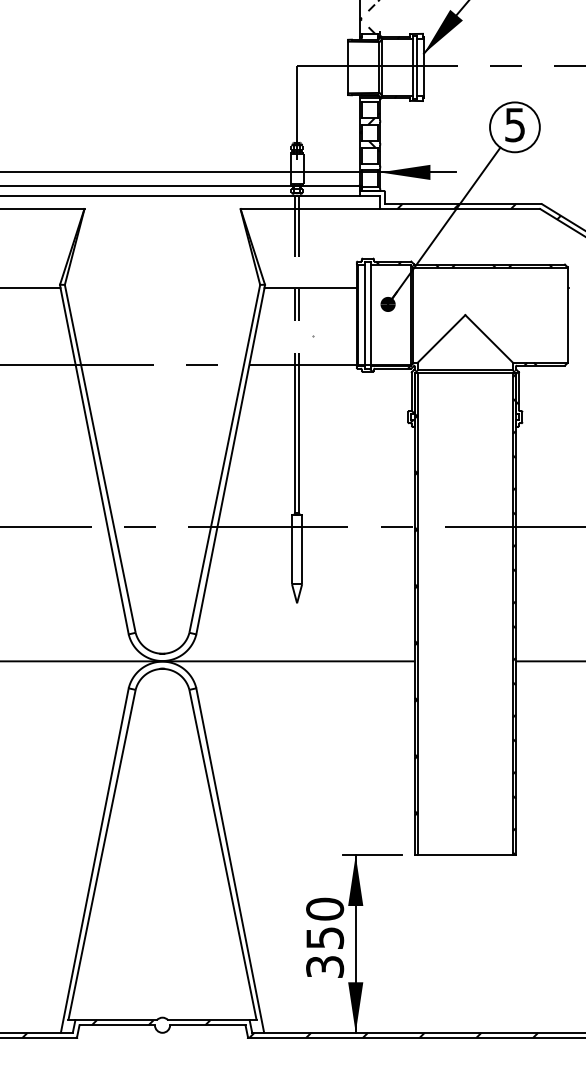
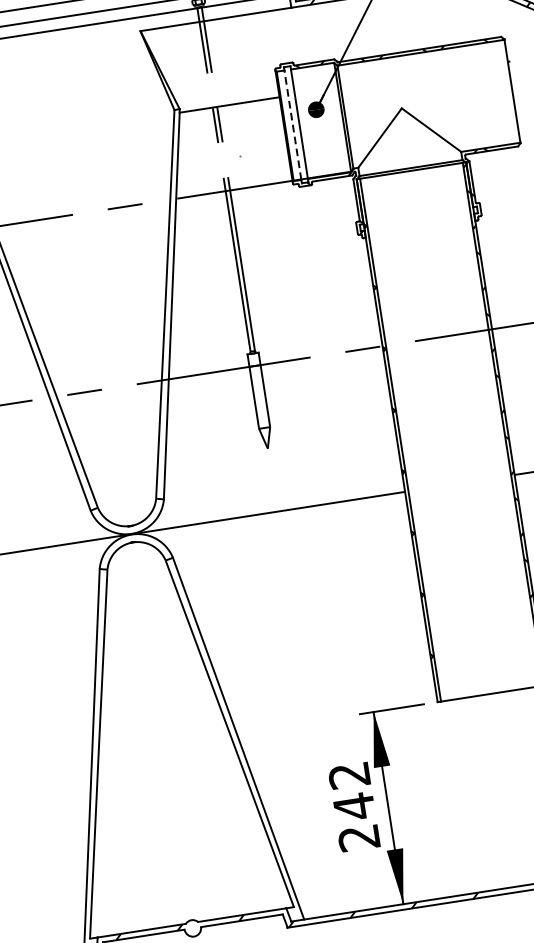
line: (364, 315) -> (292, 125), solid -> dashed
text: (325, 937) -> (354, 806), 350 -> 242

